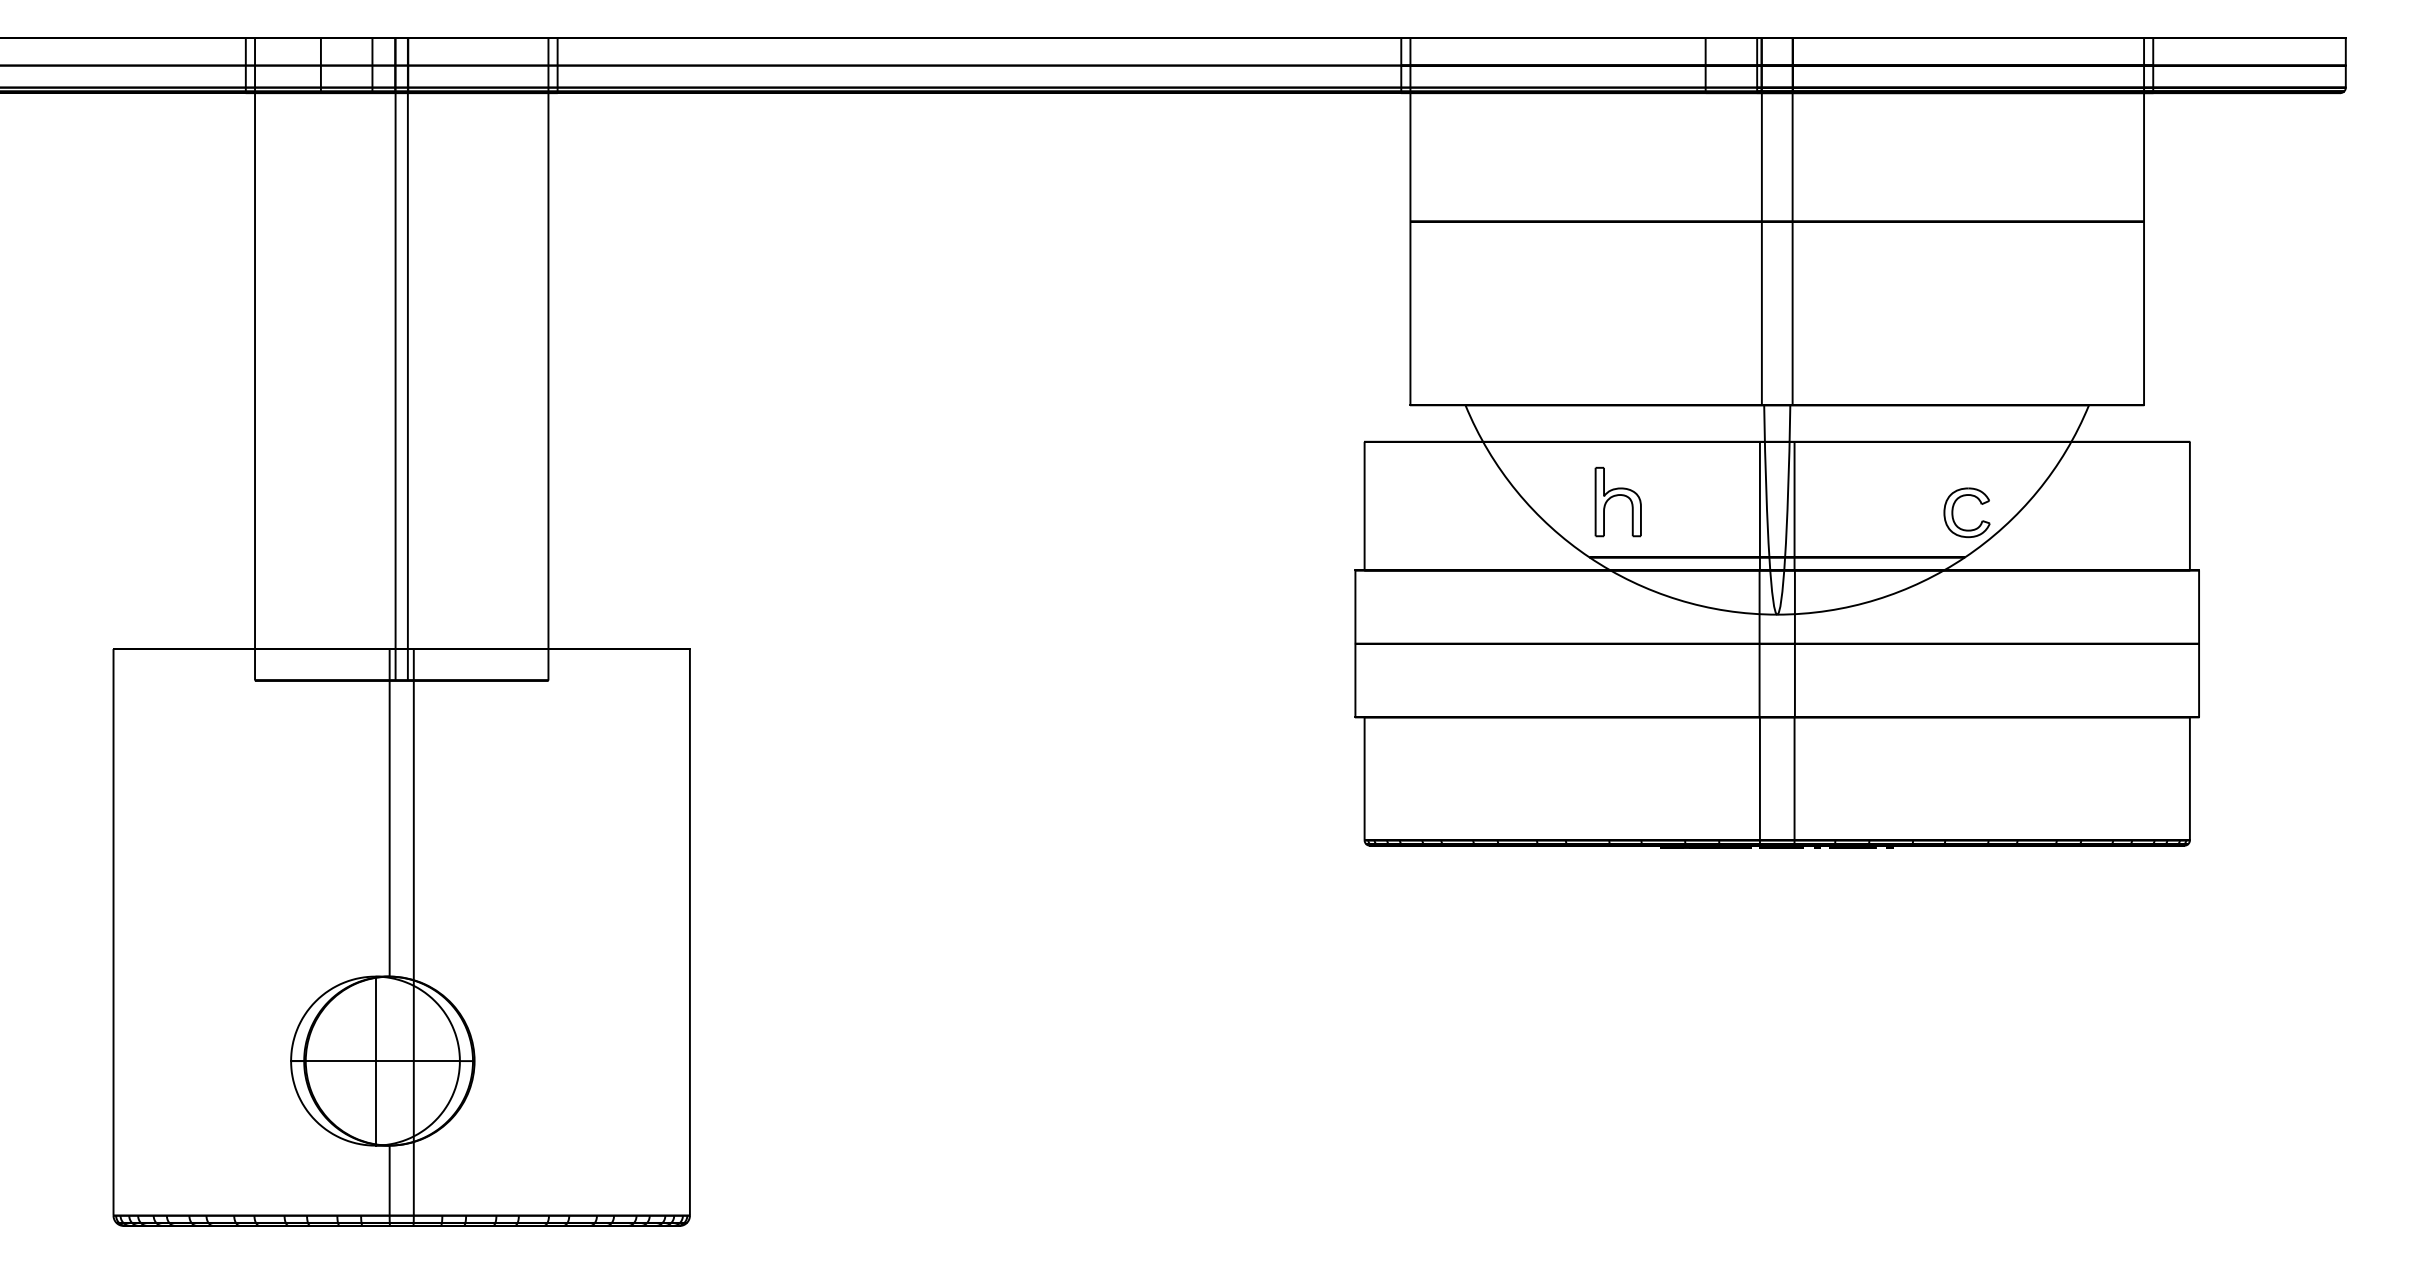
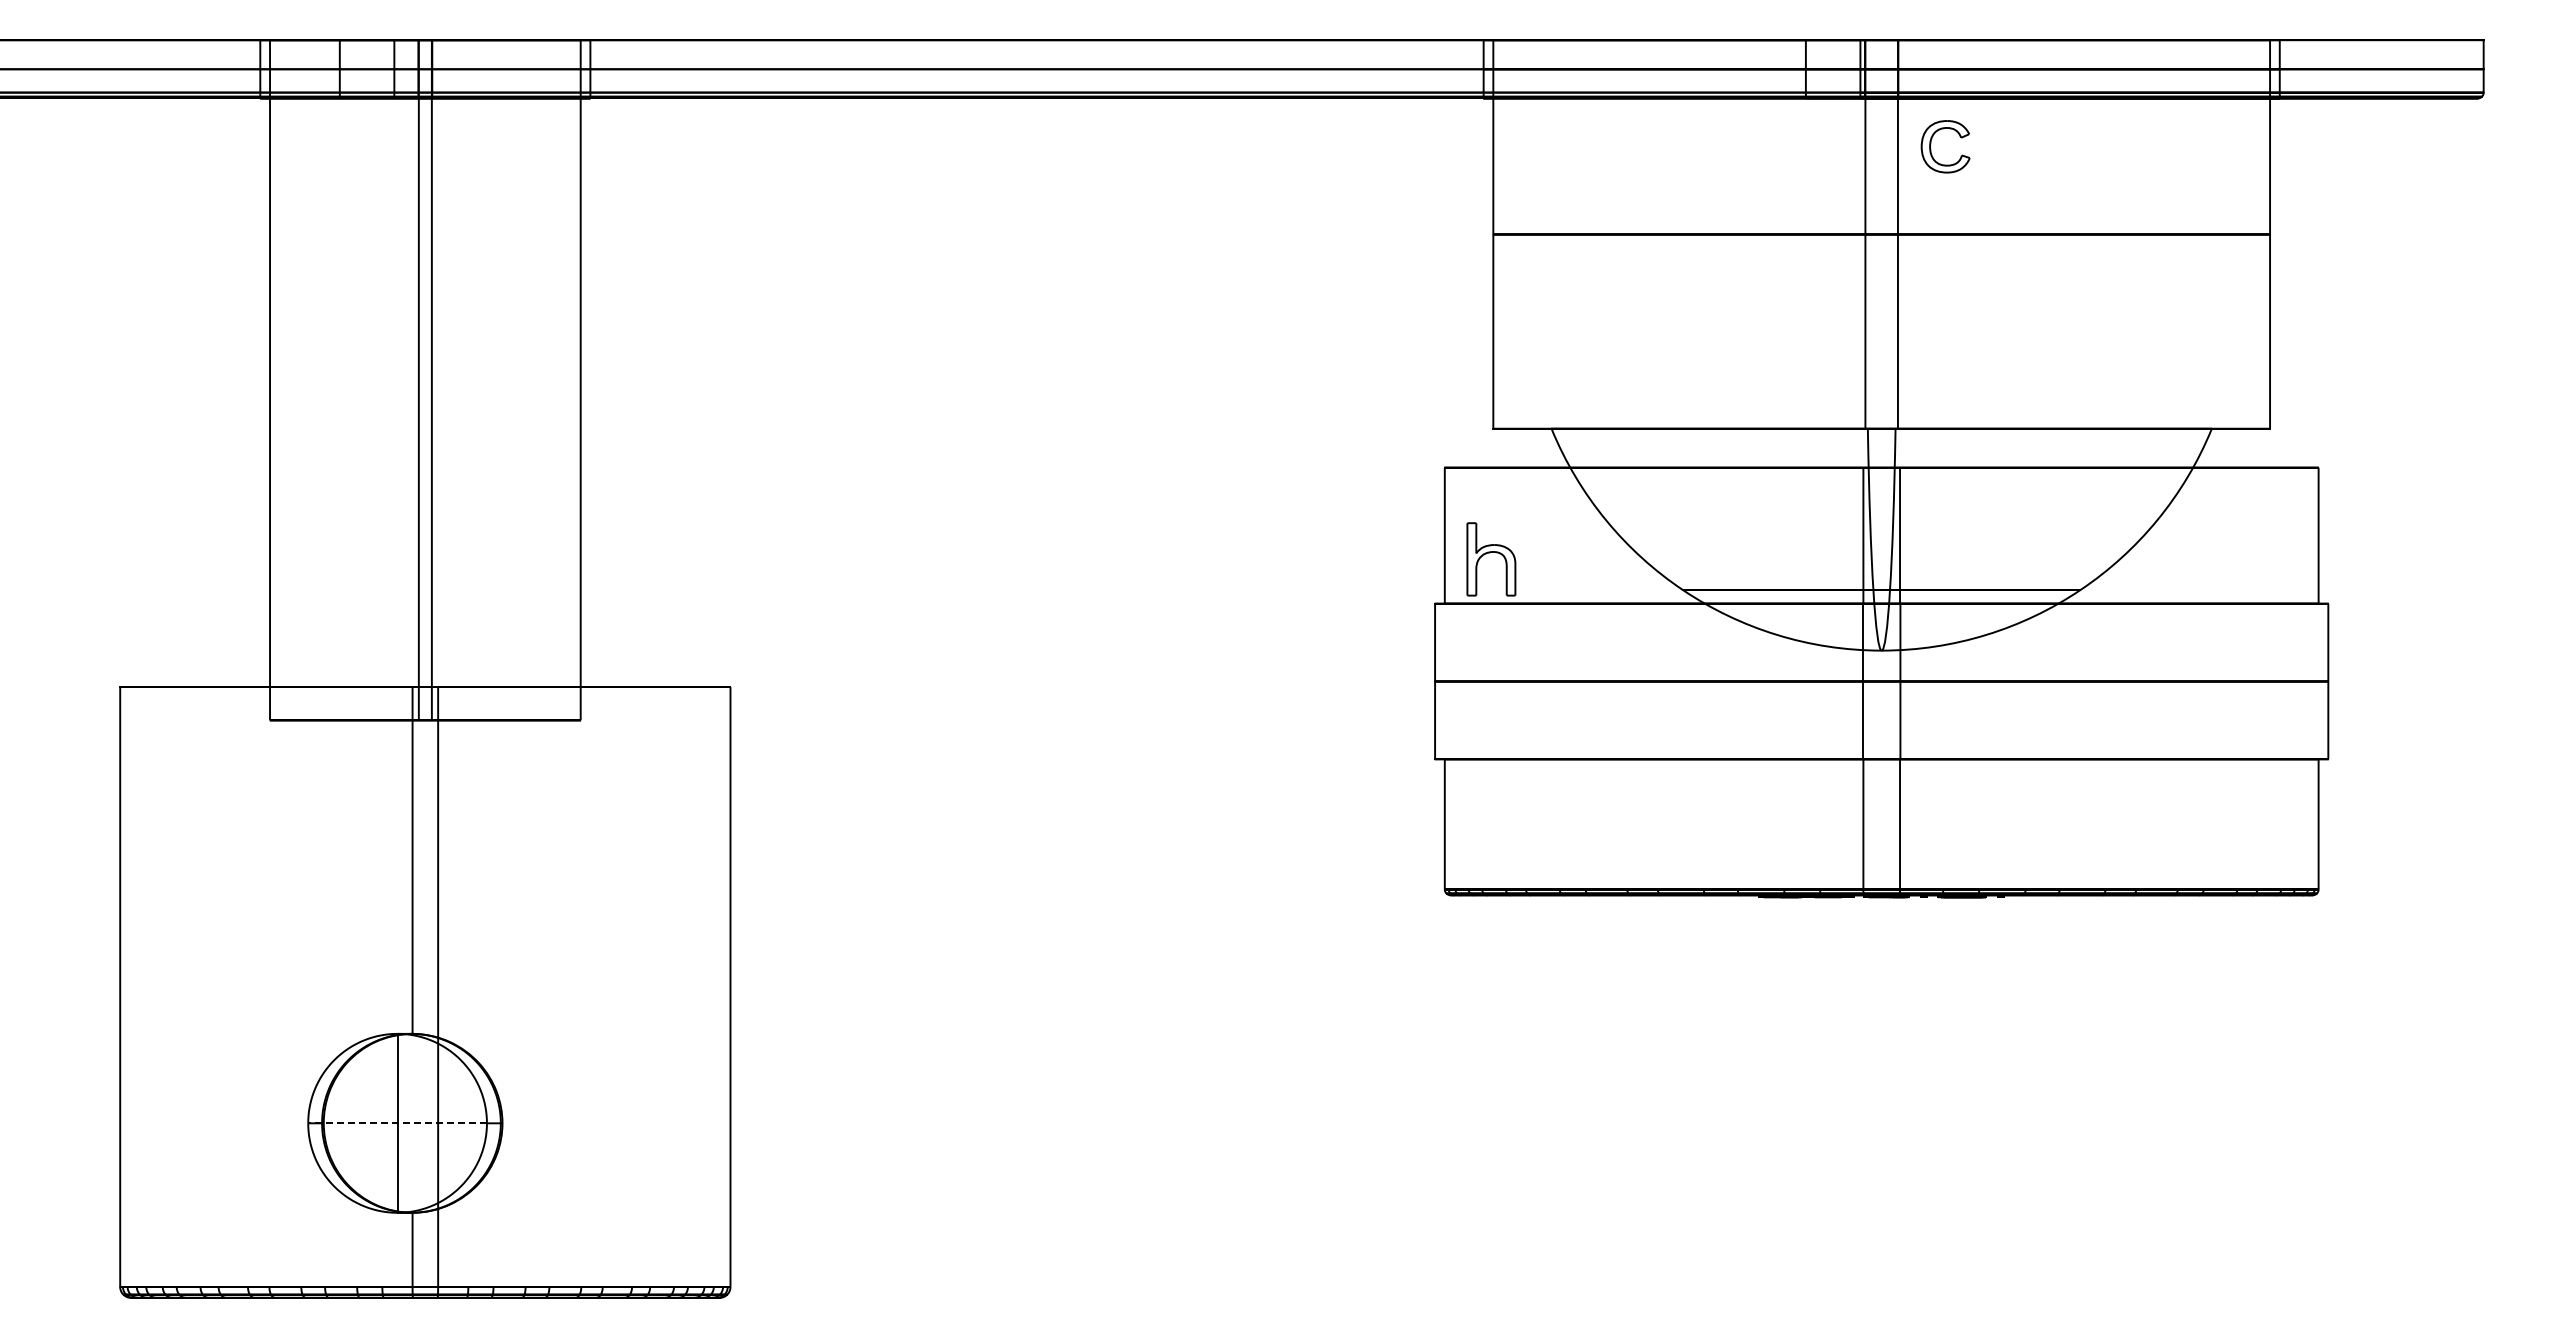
part: (1617, 496) -> (1490, 553), moved
part: (1953, 510) -> (1931, 144), moved
line: (375, 1061) -> (397, 1123), solid -> dashed

